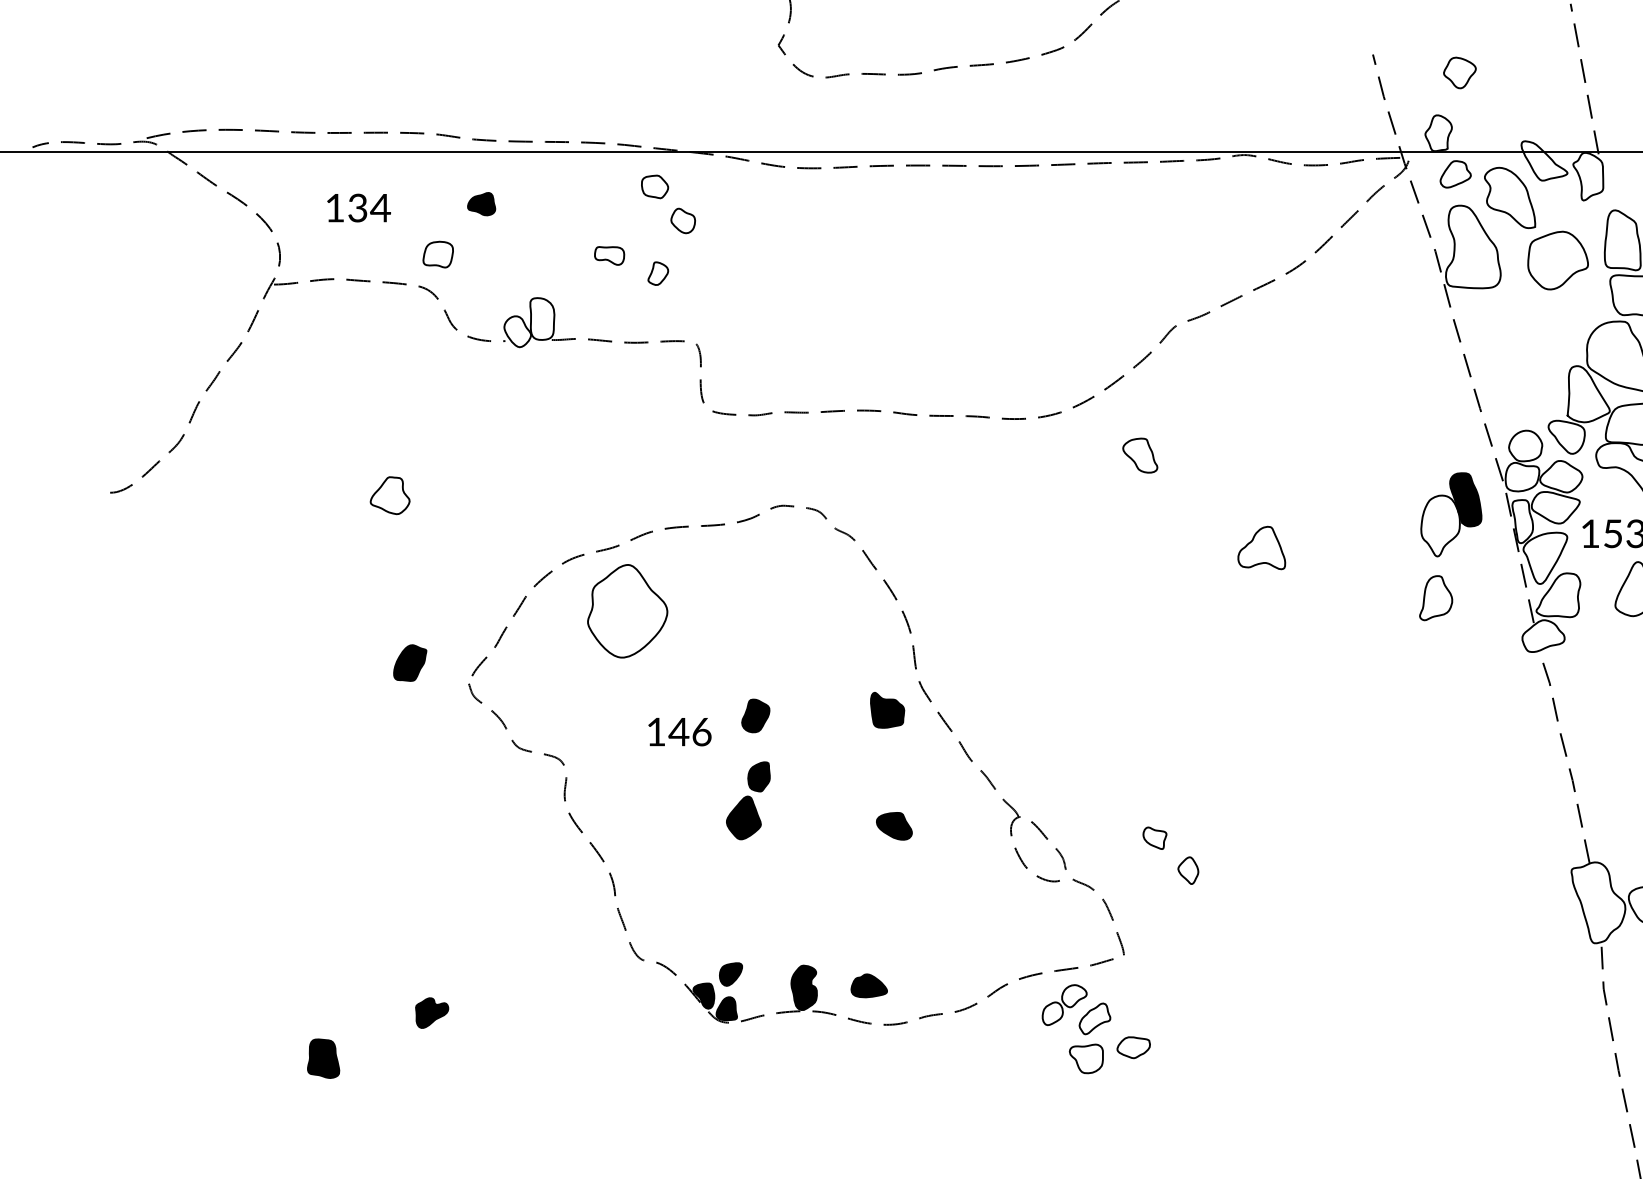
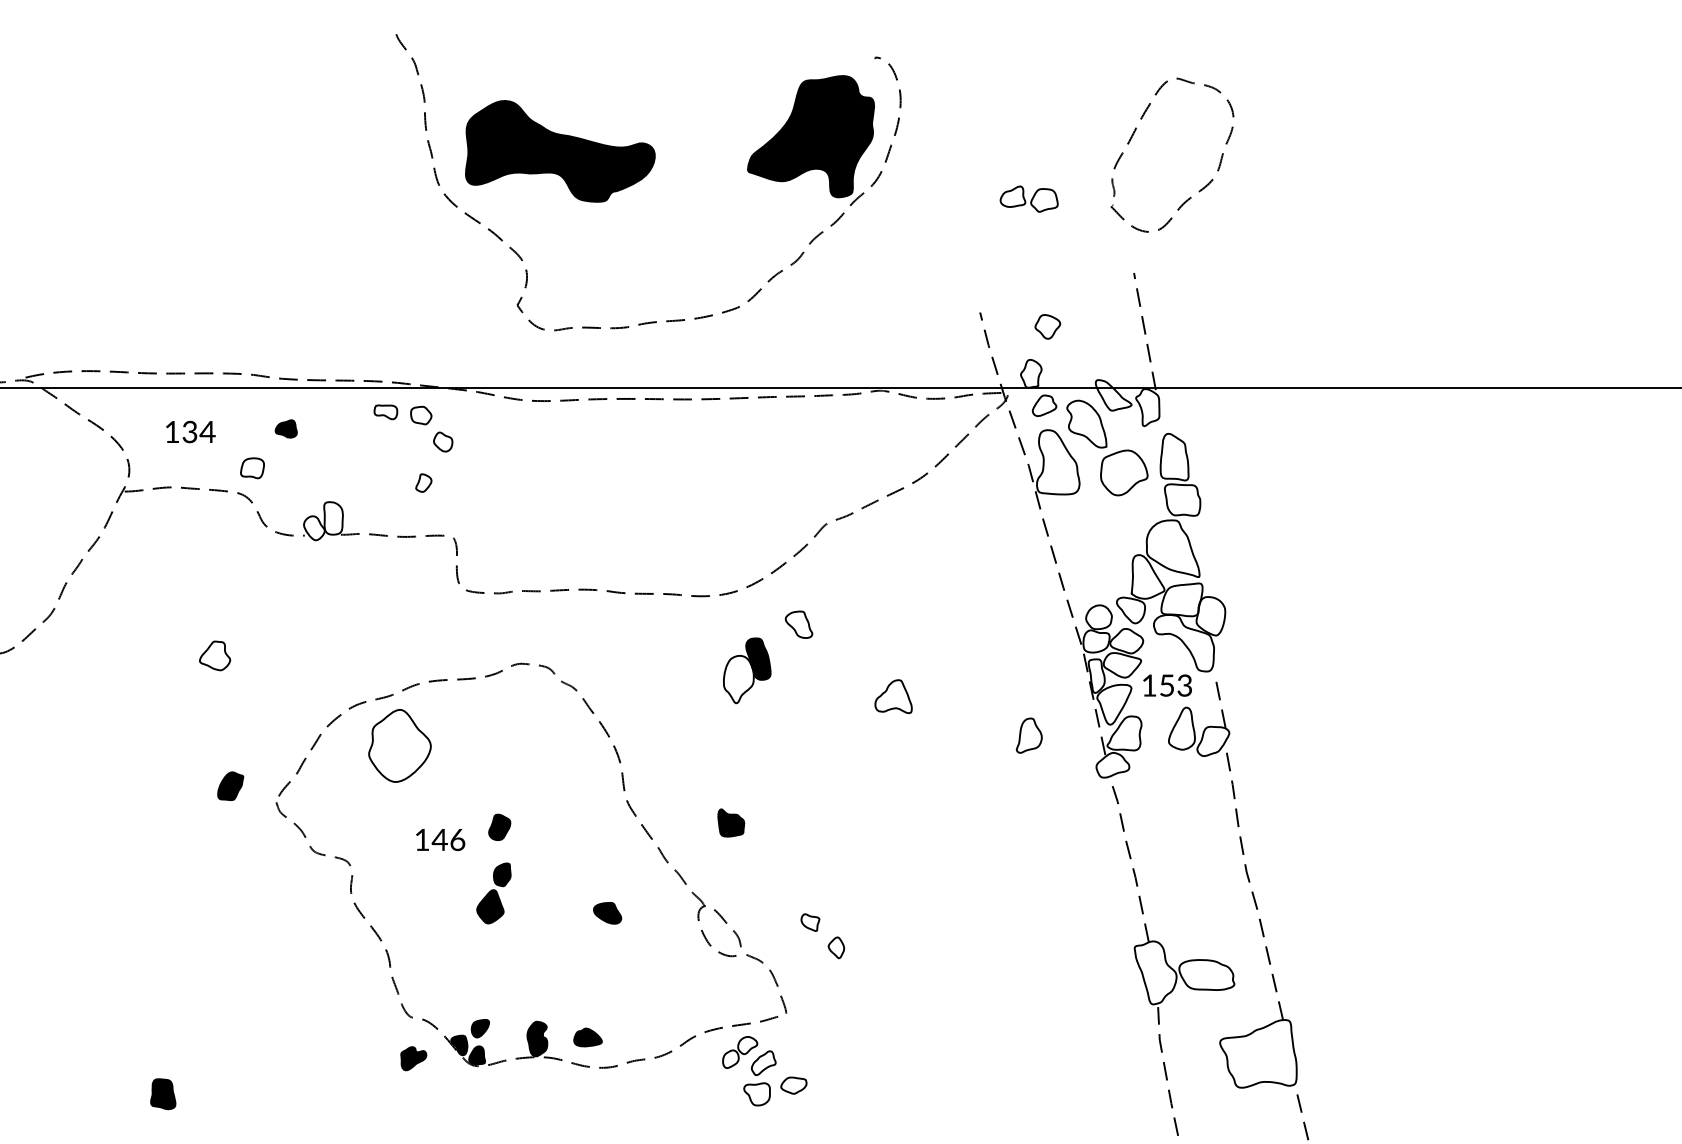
part: (609, 256) -> (385, 412), moved
part: (1451, 514) -> (747, 670), moved
part: (887, 709) -> (731, 822), moved
part: (431, 1012) -> (413, 1058), moved

